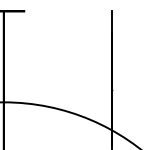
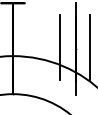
line: (83, 87) -> (59, 47), added
line: (137, 87) -> (90, 47), added

